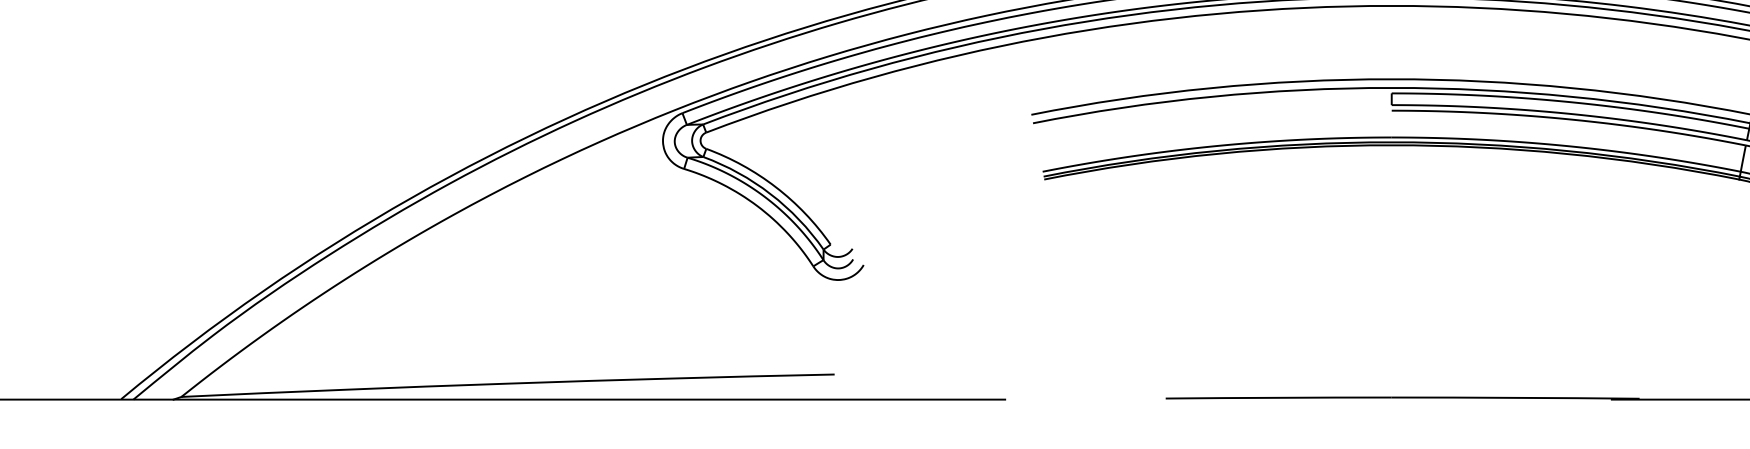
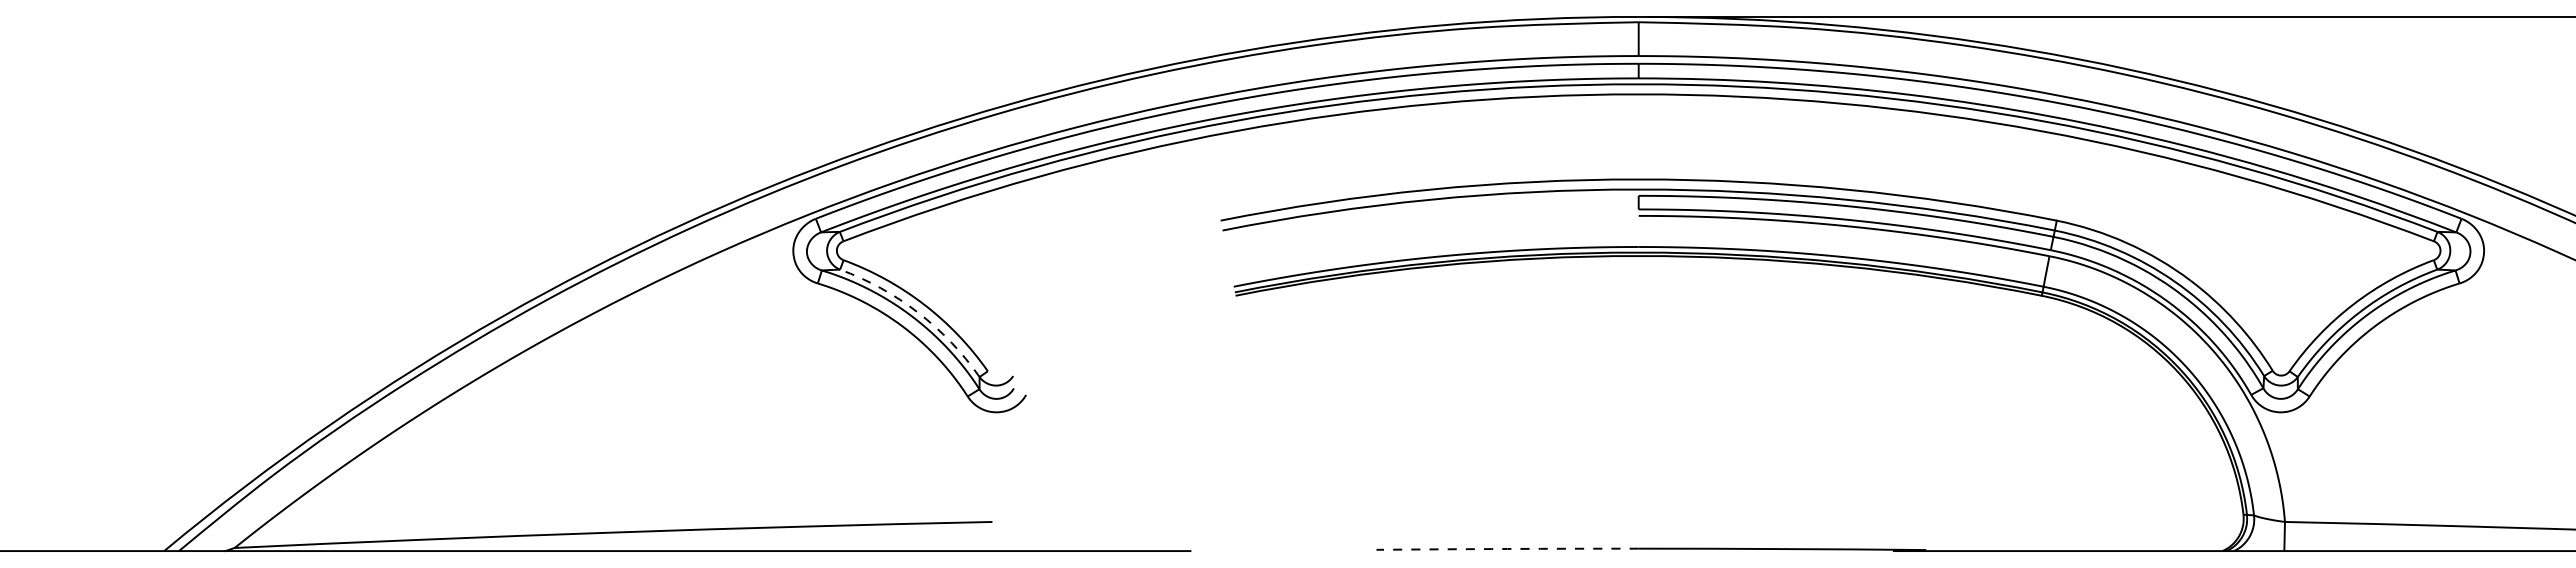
arc: (770, 193) -> (918, 312), solid -> dashed
arc: (1278, 397) -> (1507, 548), solid -> dashed

